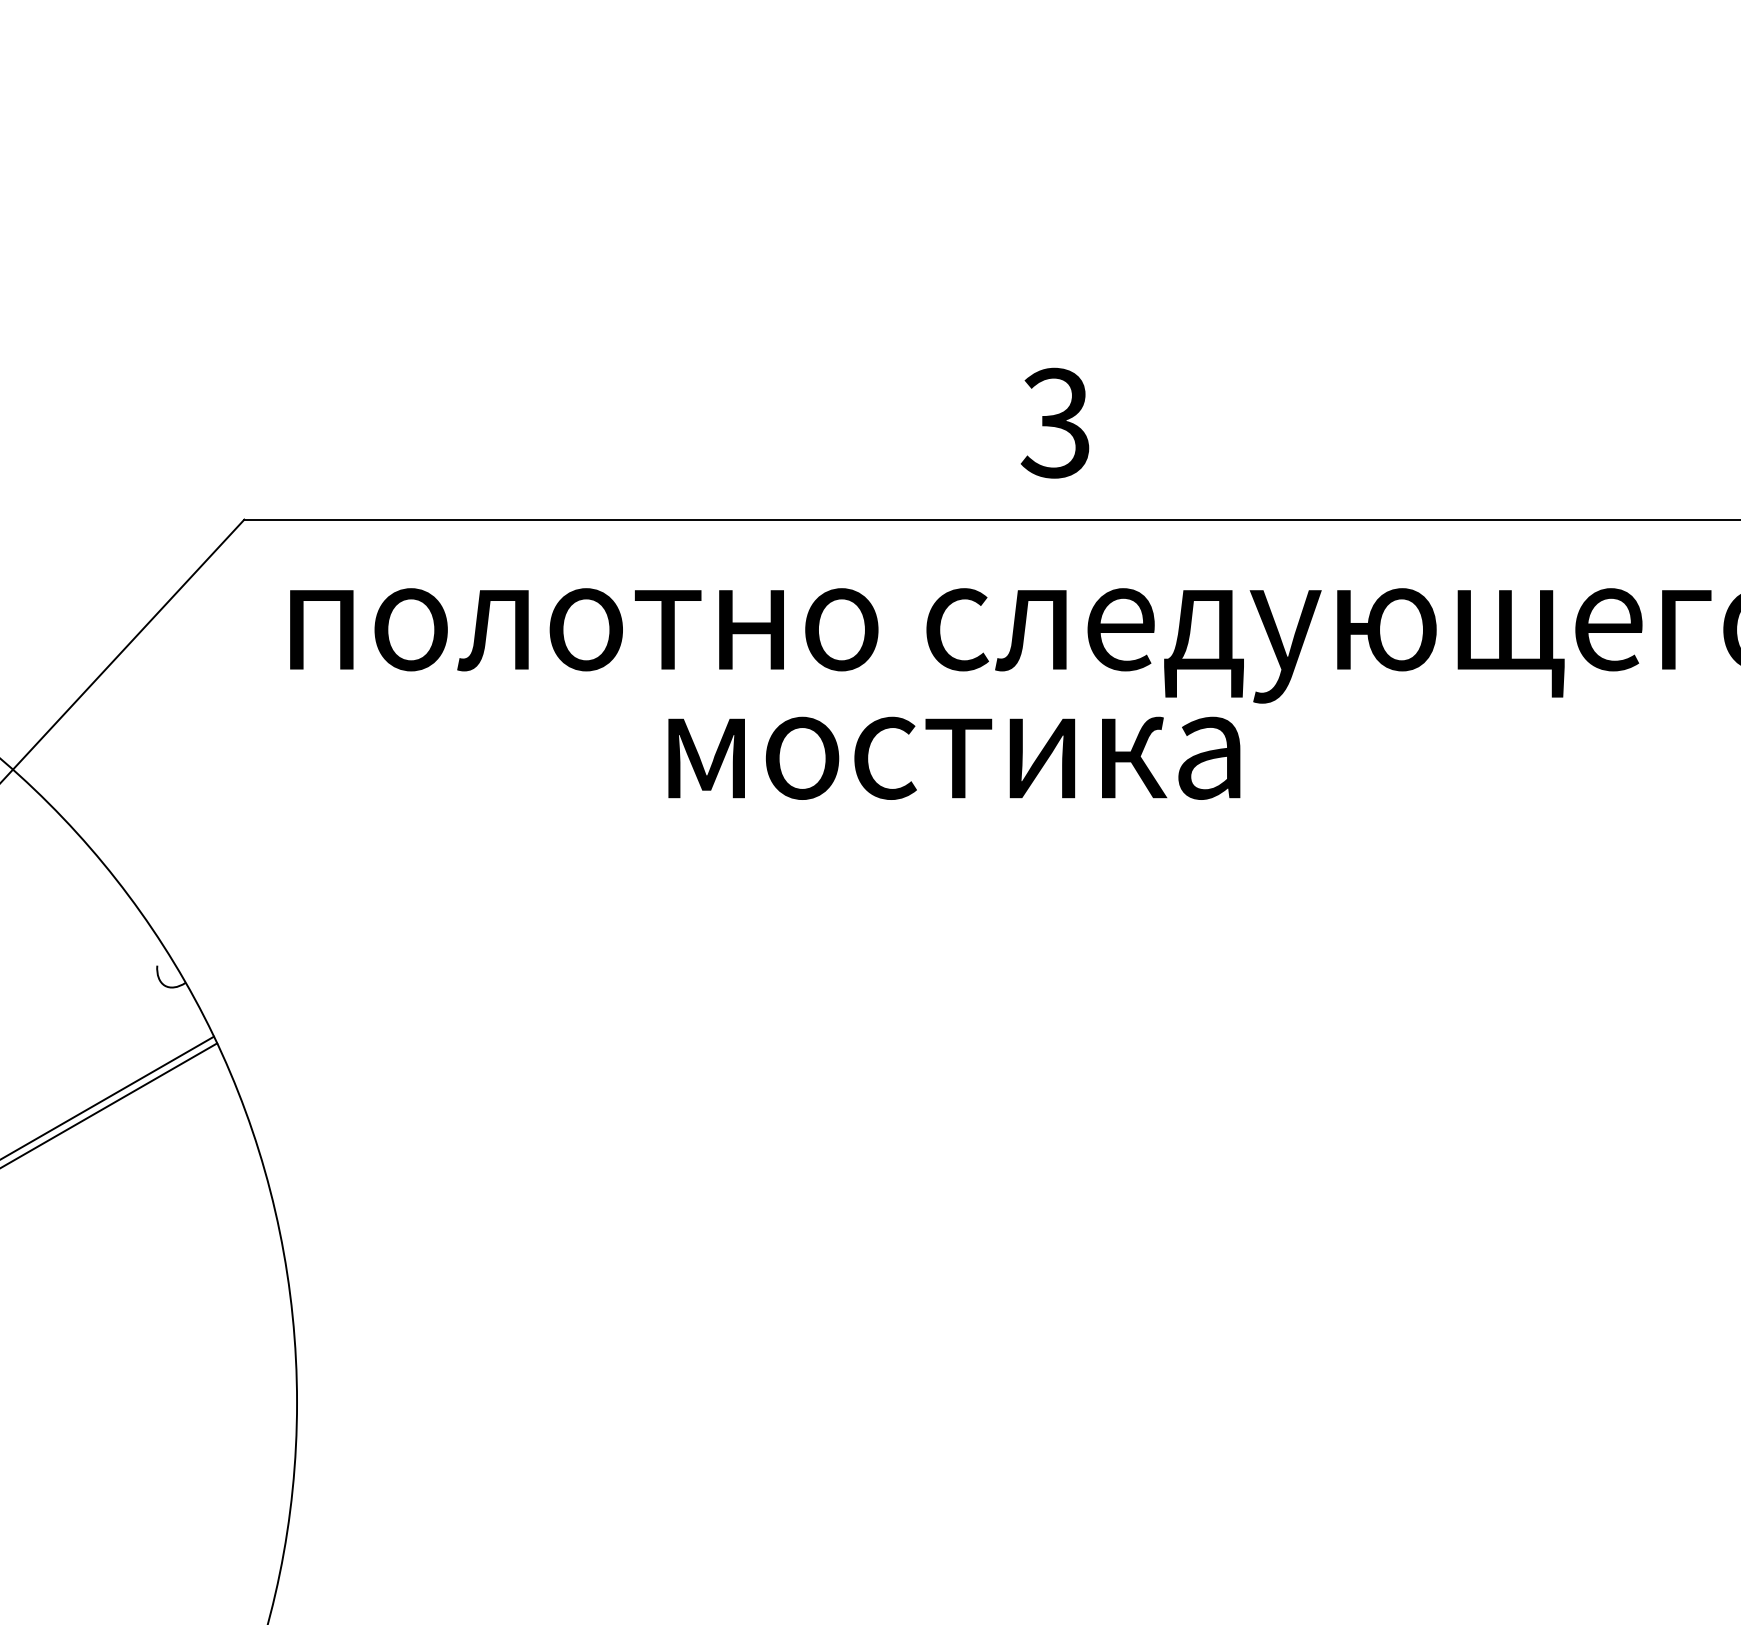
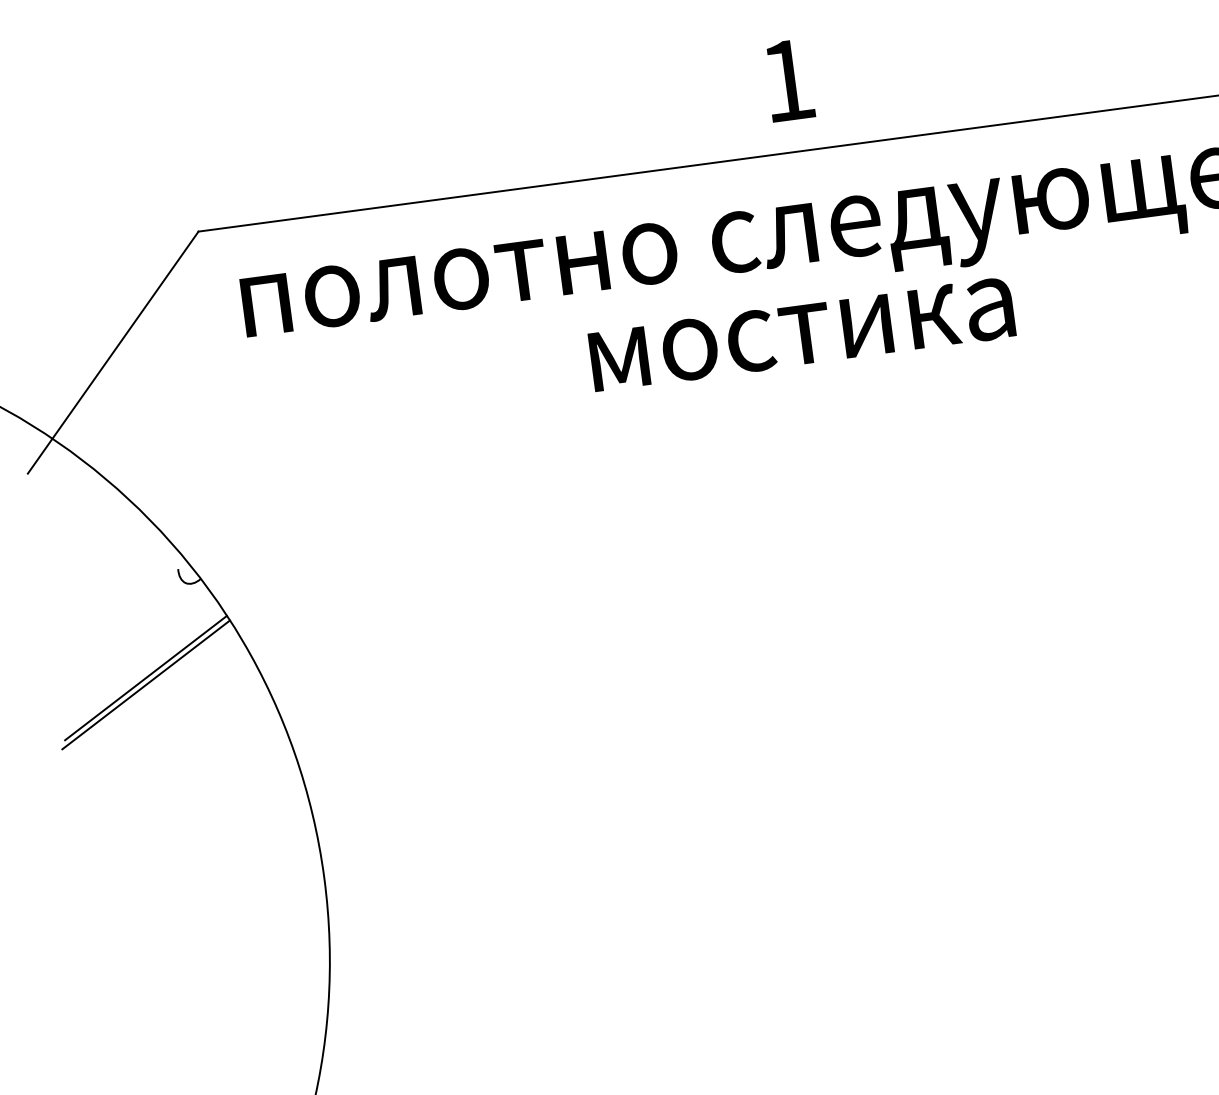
text: (1054, 422) -> (786, 80), 3 -> 1
text: (954, 757) -> (802, 334), moved

